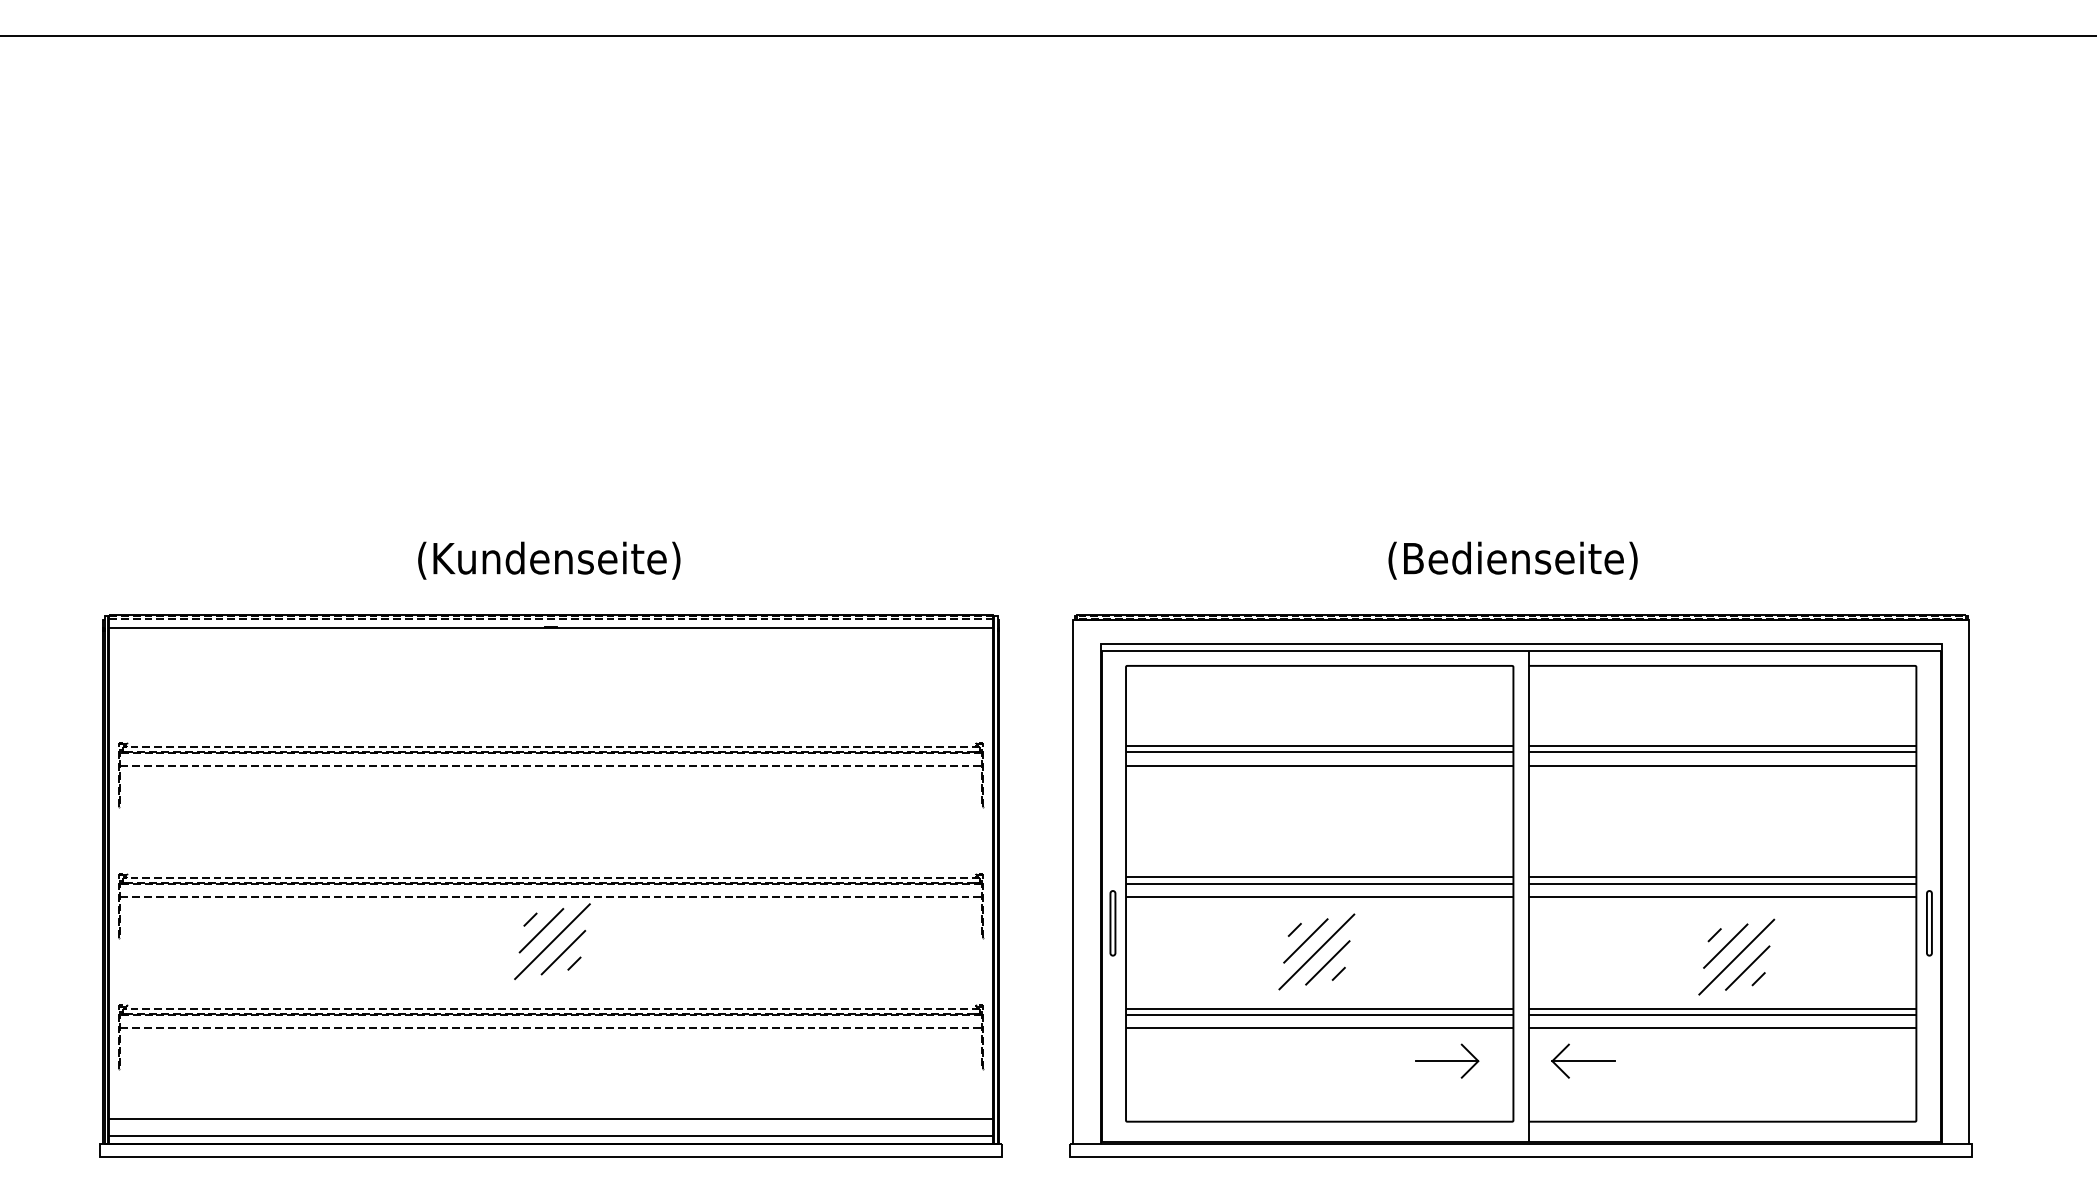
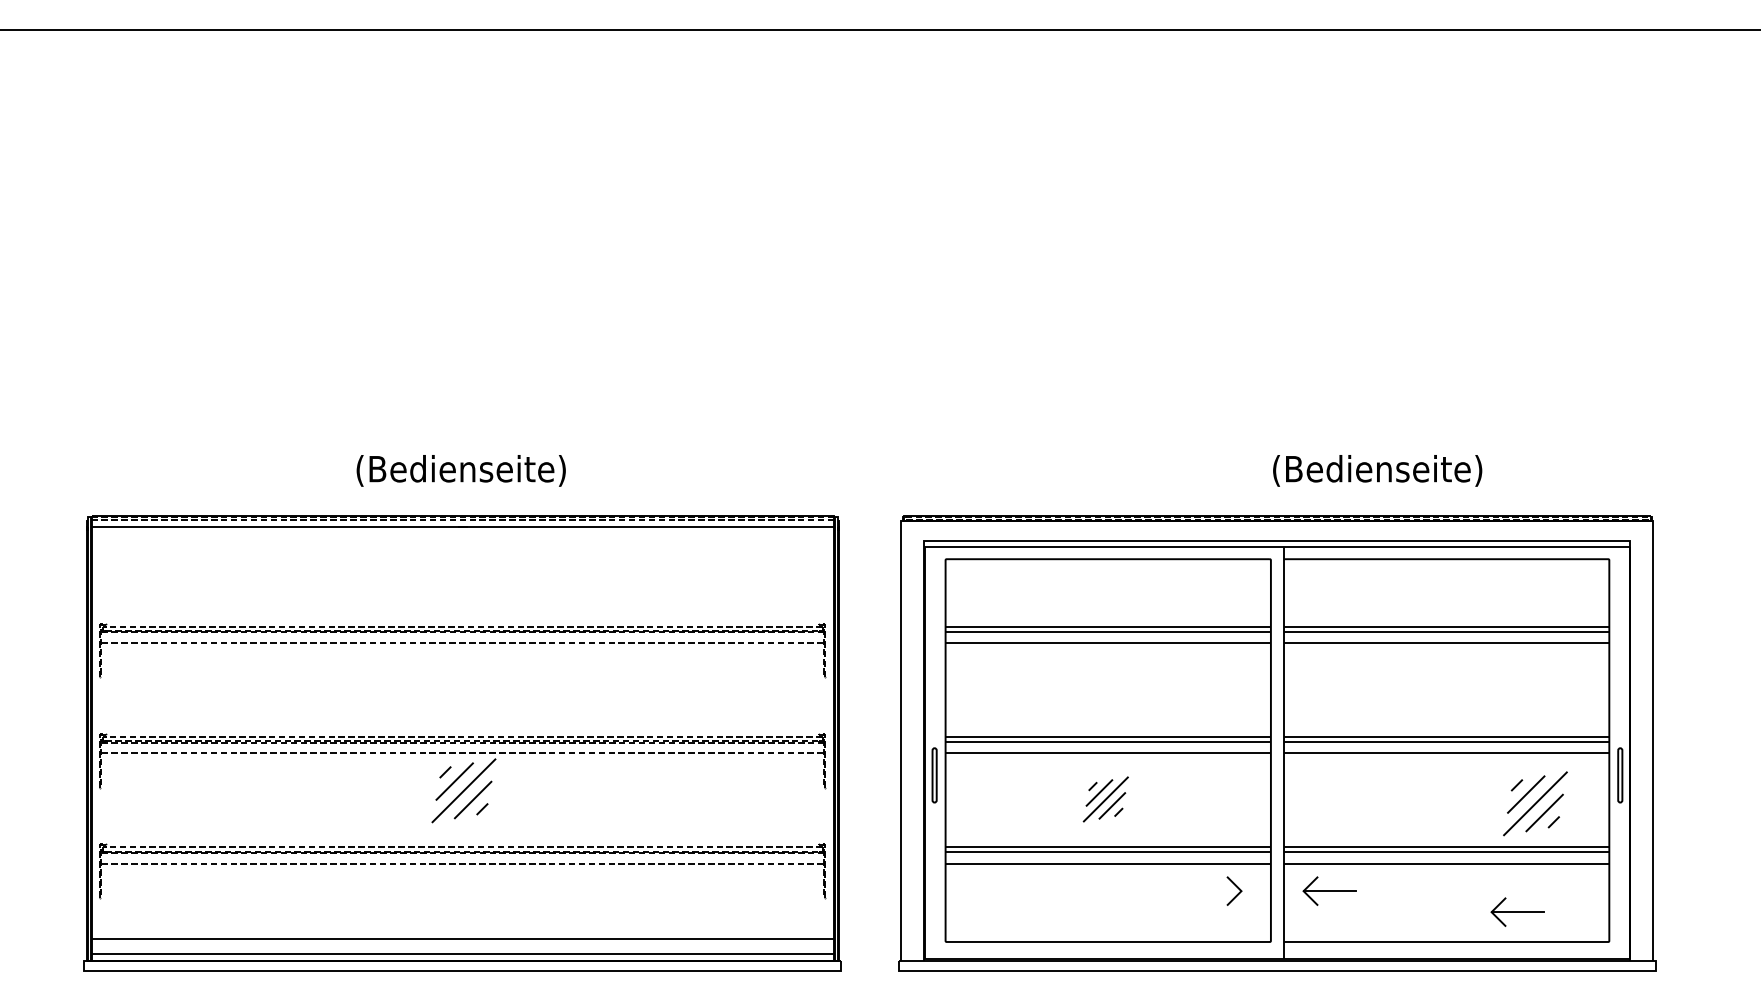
text: (549, 560) -> (461, 470), (Kundenseite) -> (Bedienseite)
text: (1512, 560) -> (1377, 470), moved
part: (1316, 952) -> (1105, 799), size x0.7
part: (1736, 956) -> (1535, 803), moved
line: (1447, 1061) -> (1215, 891), removed
part: (1807, 1085) -> (1517, 911), added

